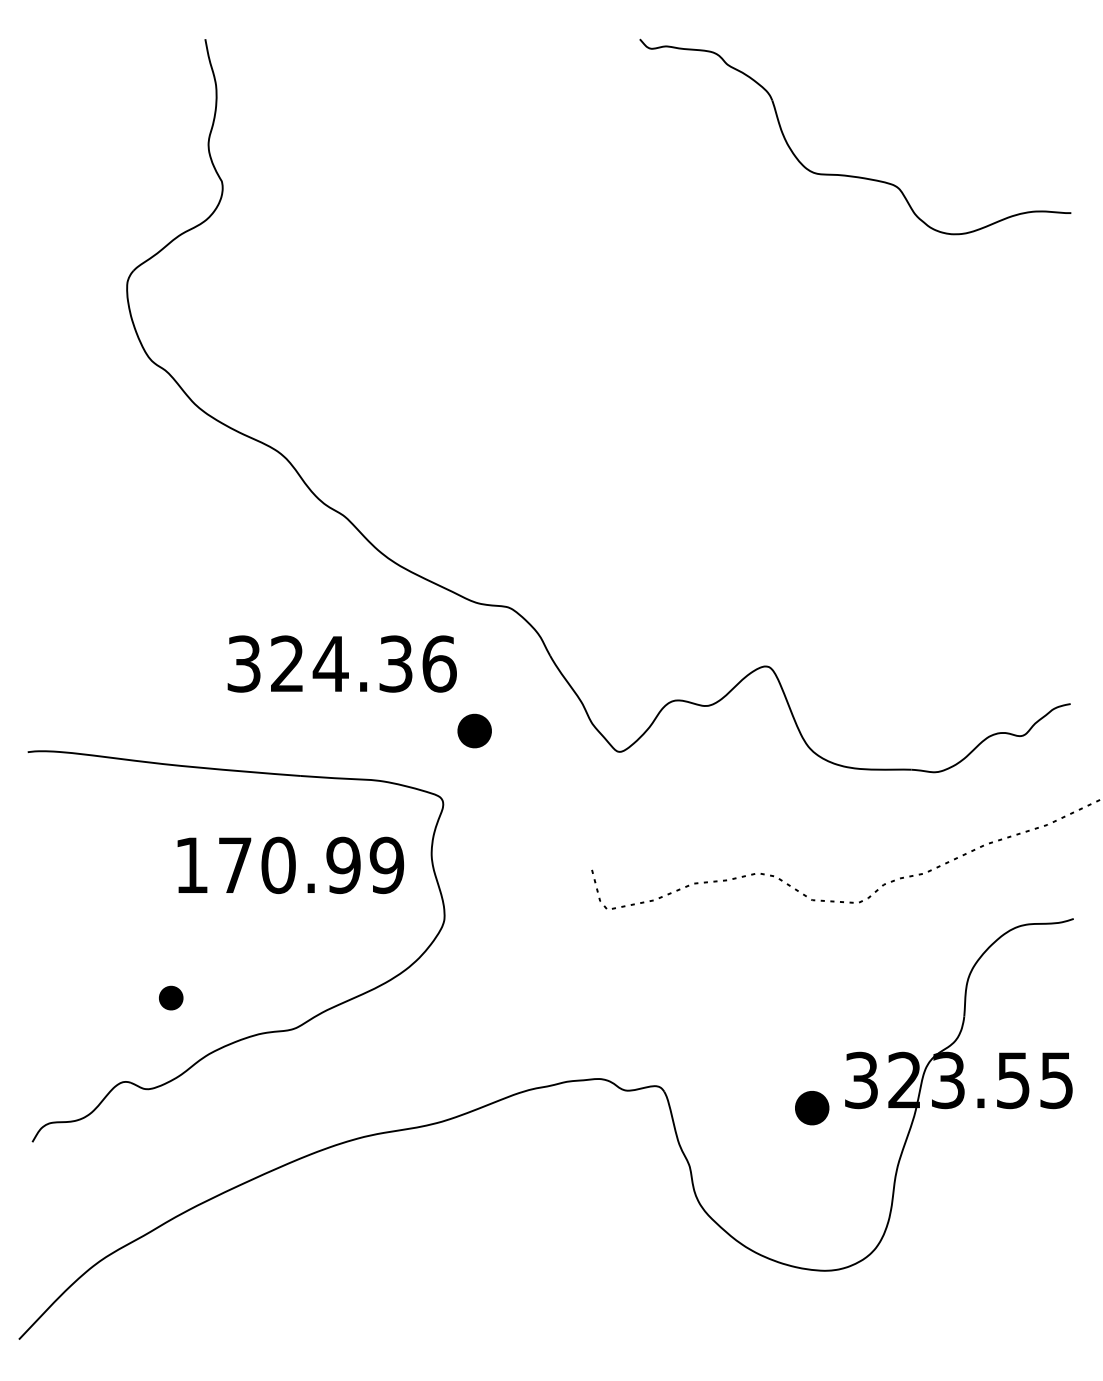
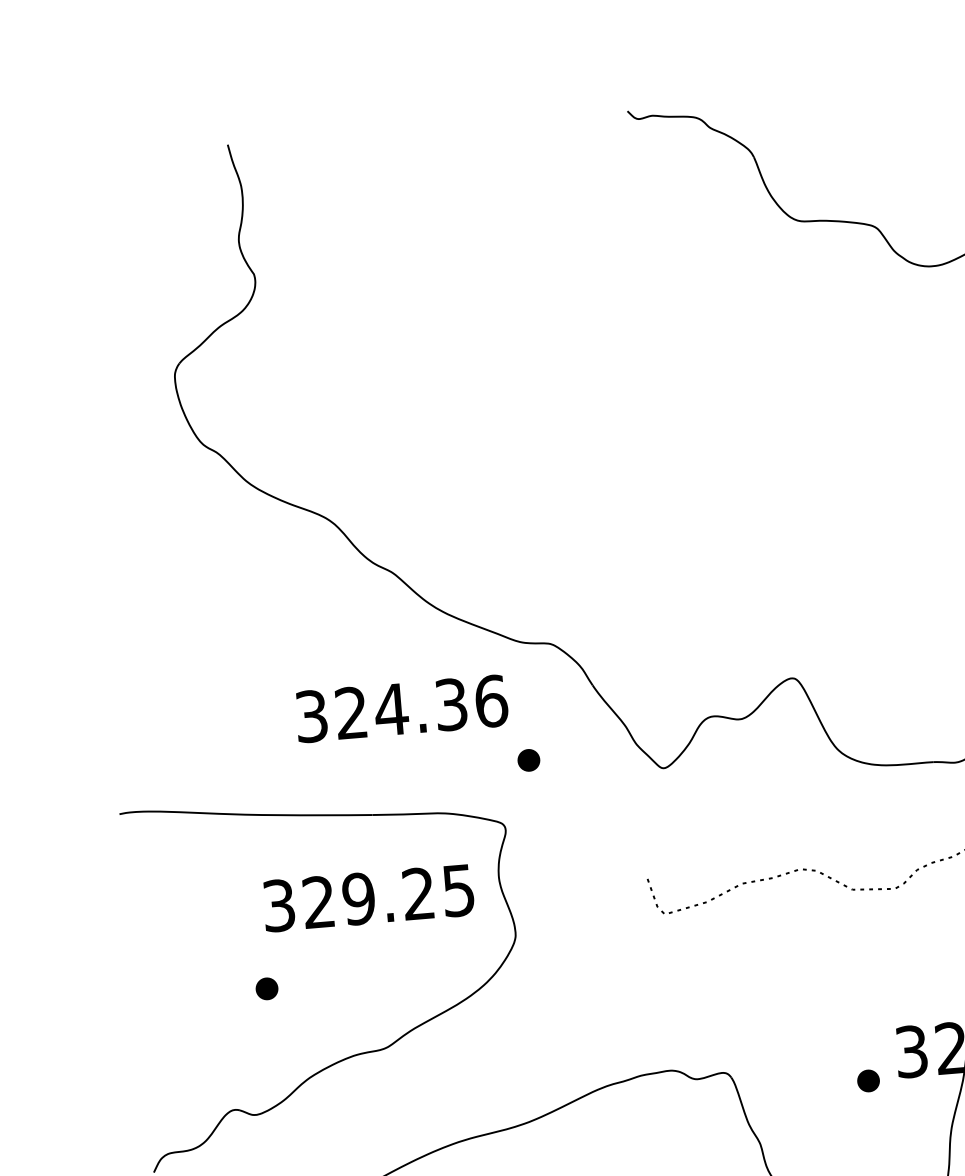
part: (474, 731) -> (528, 760), size x0.71
text: (289, 865) -> (369, 898), 170.99 -> 329.25
part: (171, 997) -> (267, 988), moved
part: (812, 1107) -> (868, 1080), size x0.71

